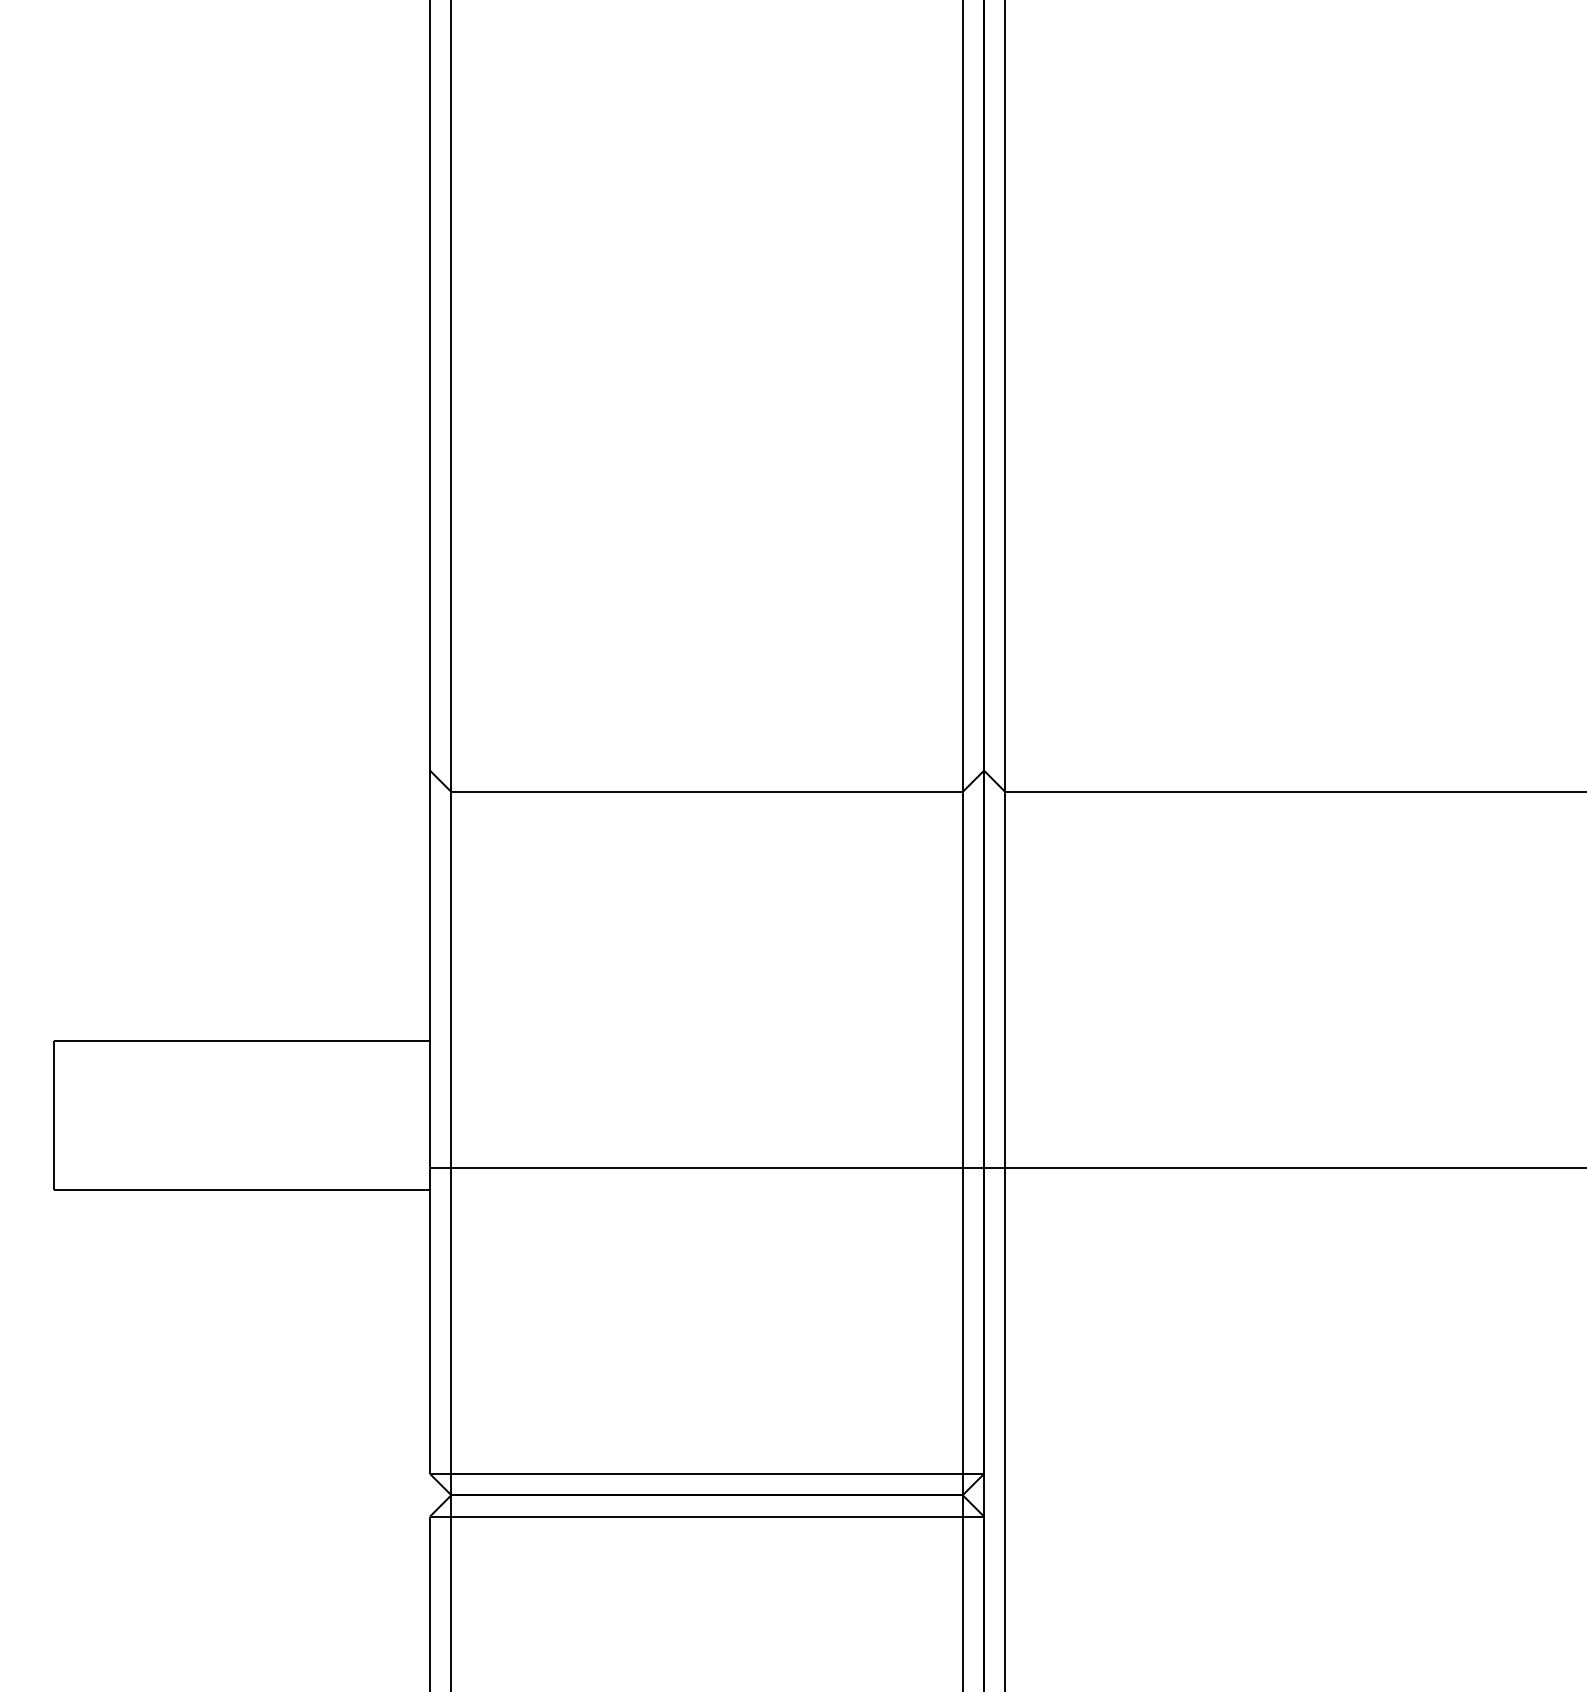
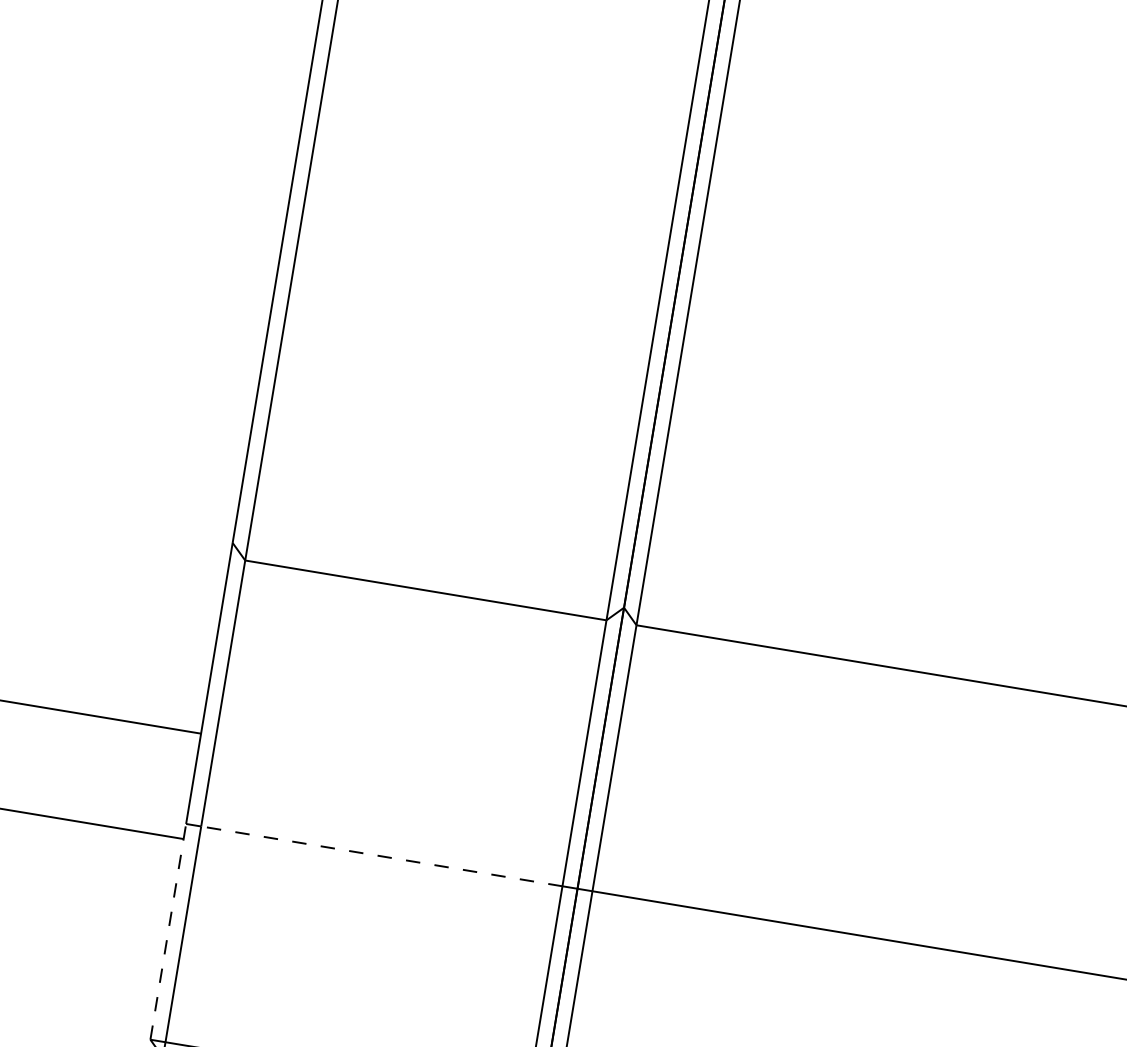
line: (707, 1168) -> (382, 856), solid -> dashed
line: (430, 1321) -> (168, 932), solid -> dashed

